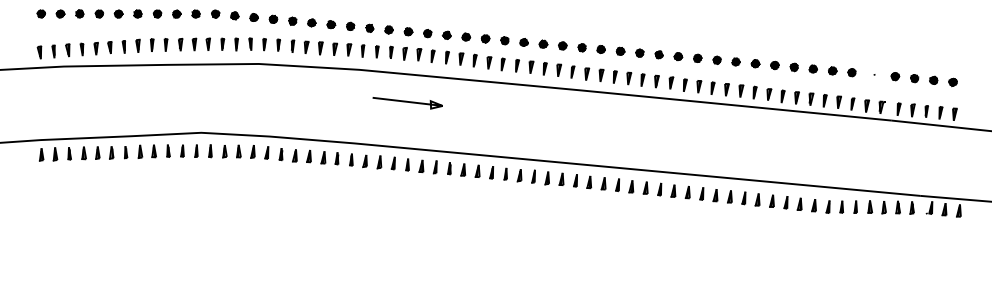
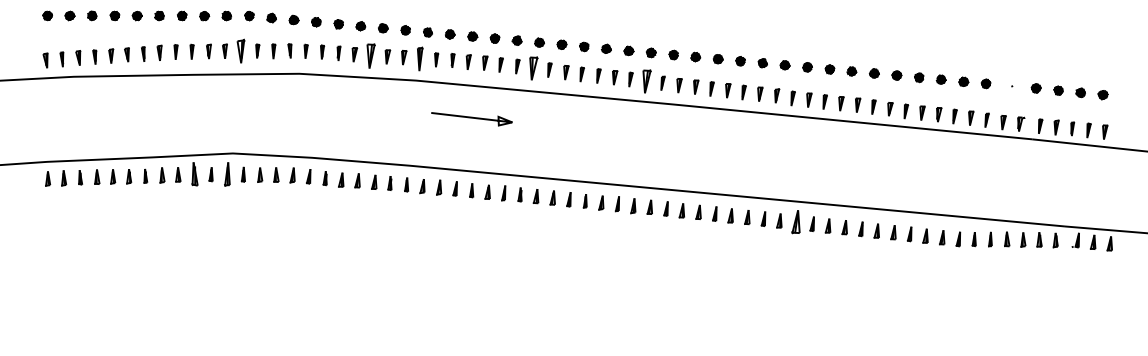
part: (207, 43) -> (240, 50), size x1.6
part: (321, 48) -> (371, 55), size x1.6
part: (362, 50) -> (419, 58), size x1.6
part: (461, 58) -> (534, 67), size x1.6
part: (559, 69) -> (647, 80), size x1.6
part: (168, 150) -> (194, 174), size x1.6
part: (195, 150) -> (226, 174), size x1.6
part: (687, 192) -> (795, 222), size x1.6

